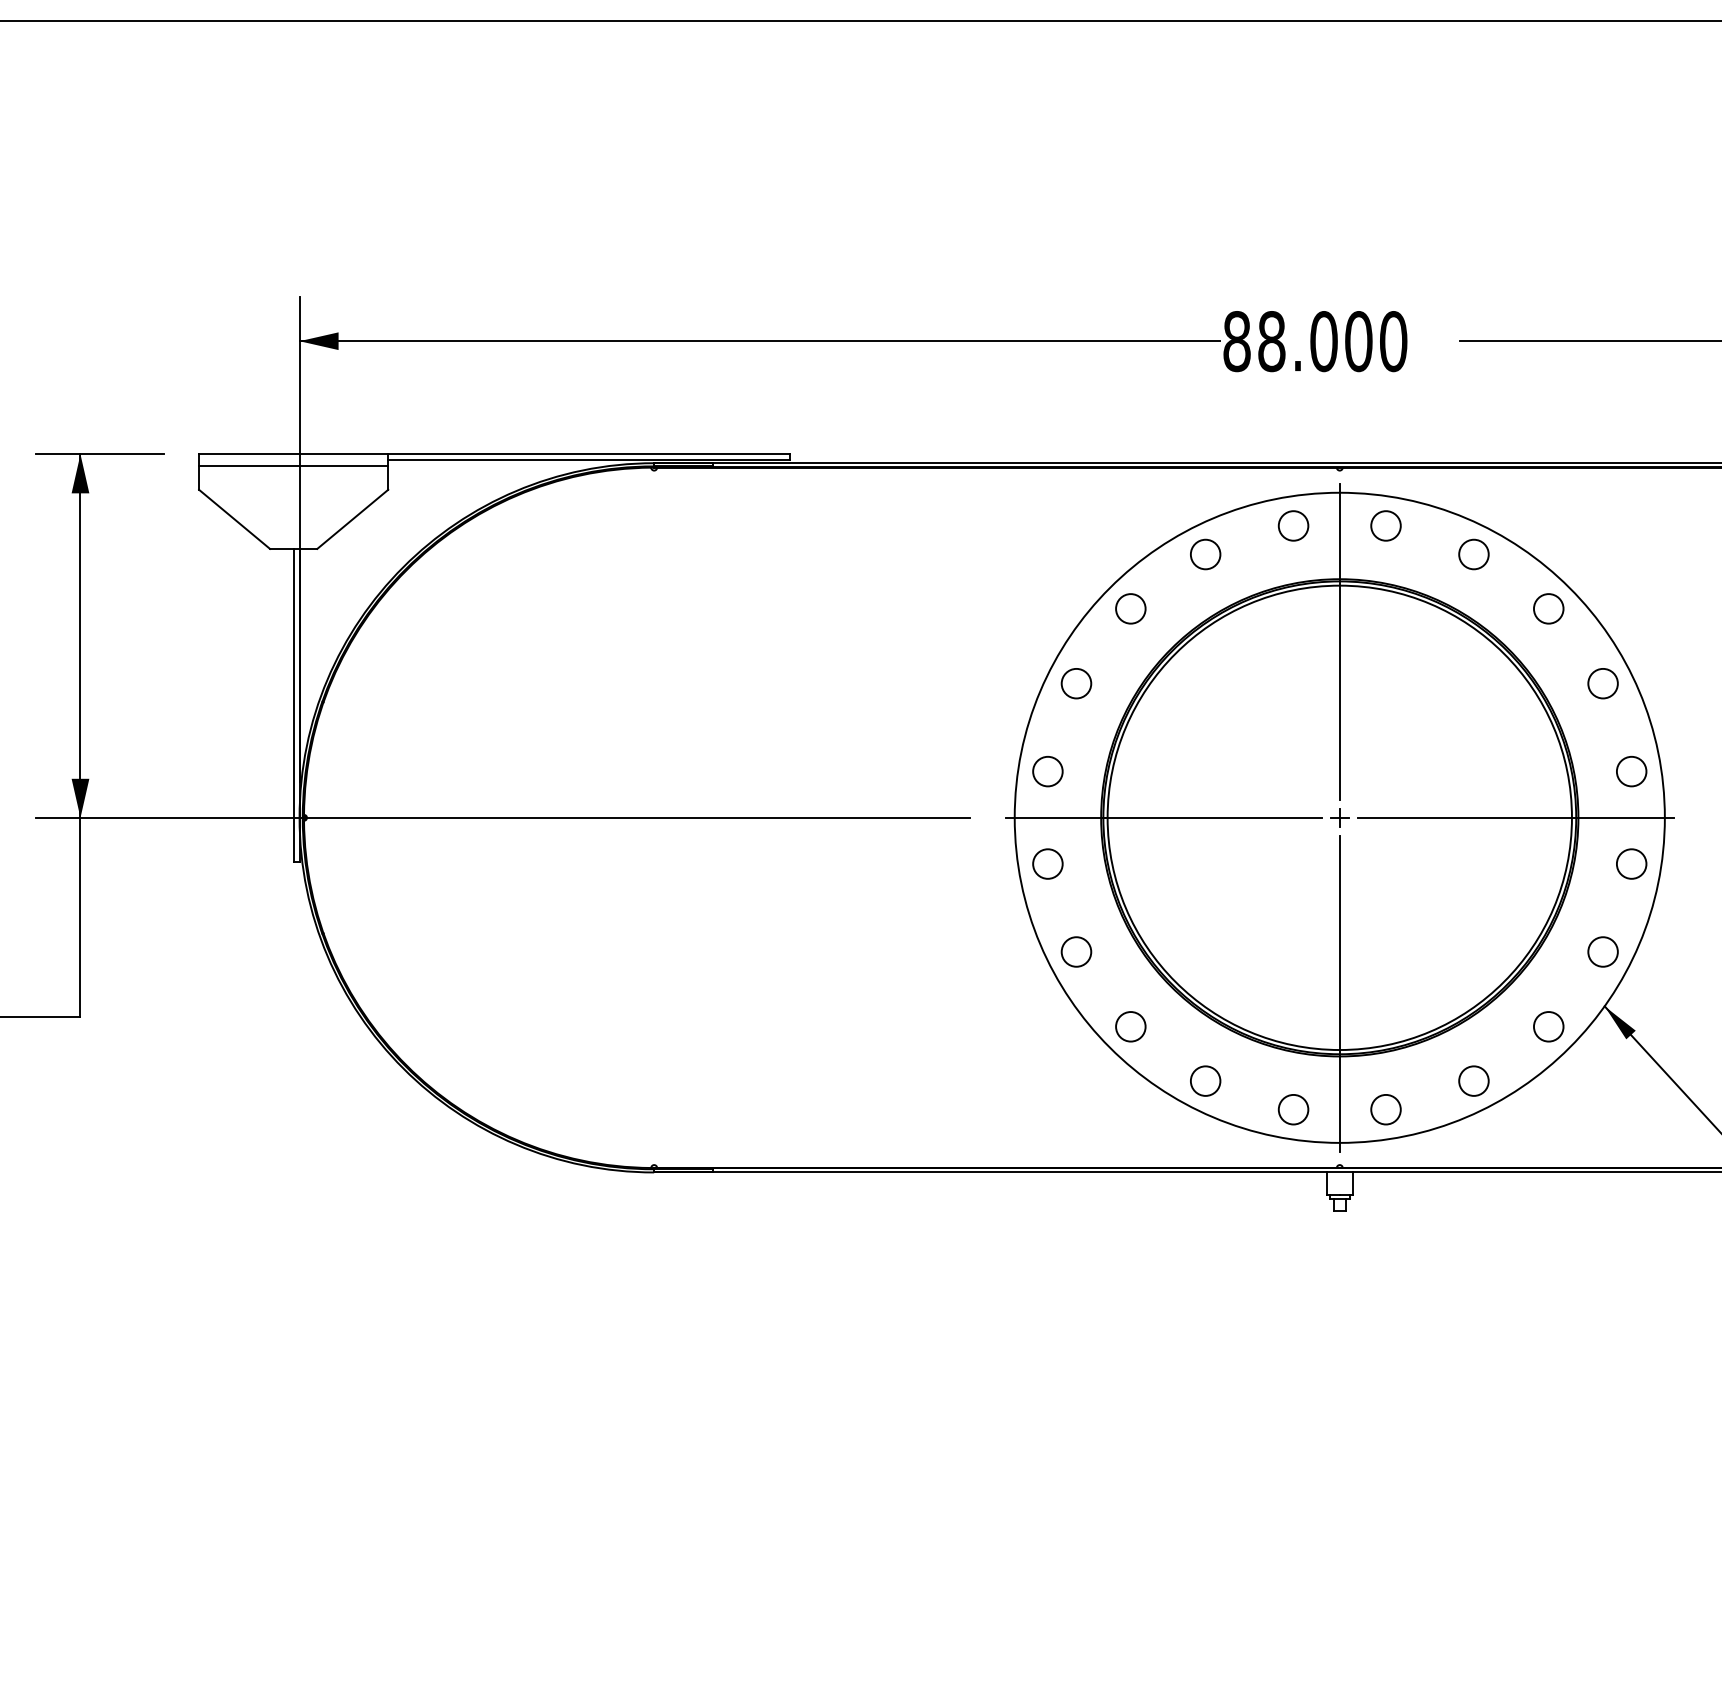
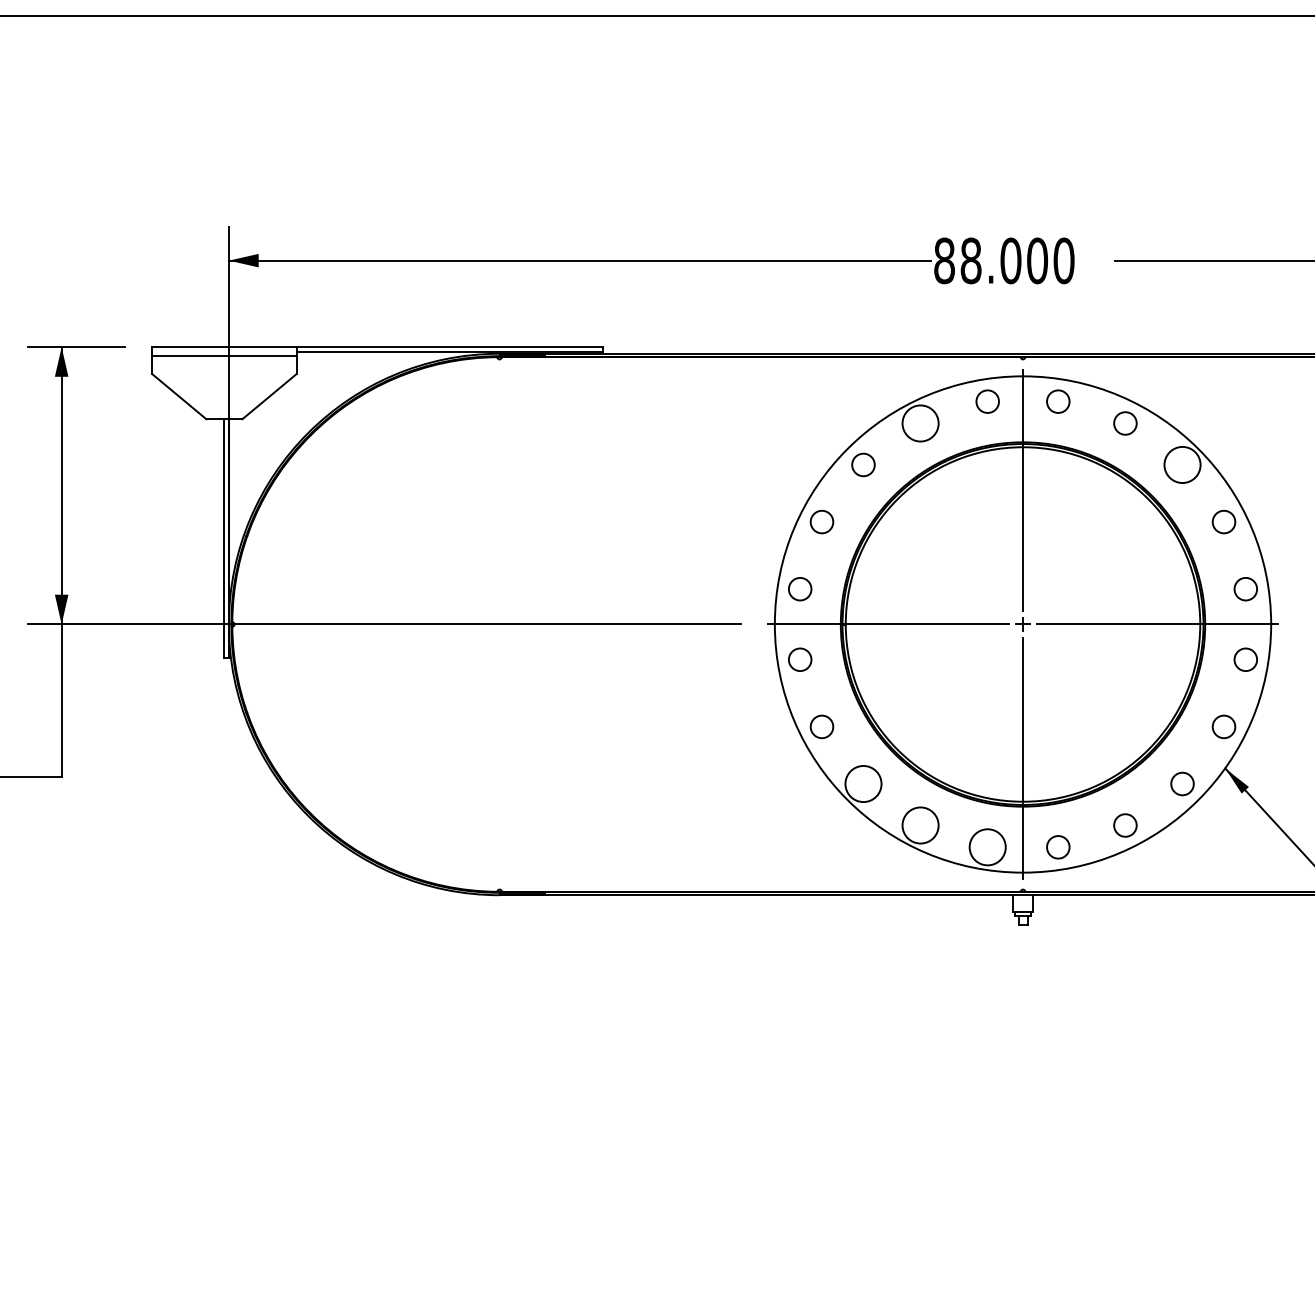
circle: (1205, 554) -> (920, 423), size x1.6
circle: (1548, 608) -> (1182, 464), size x1.6
circle: (1130, 1026) -> (863, 783), size x1.6
circle: (1205, 1080) -> (920, 825), size x1.6
circle: (1293, 1109) -> (987, 847), size x1.6

